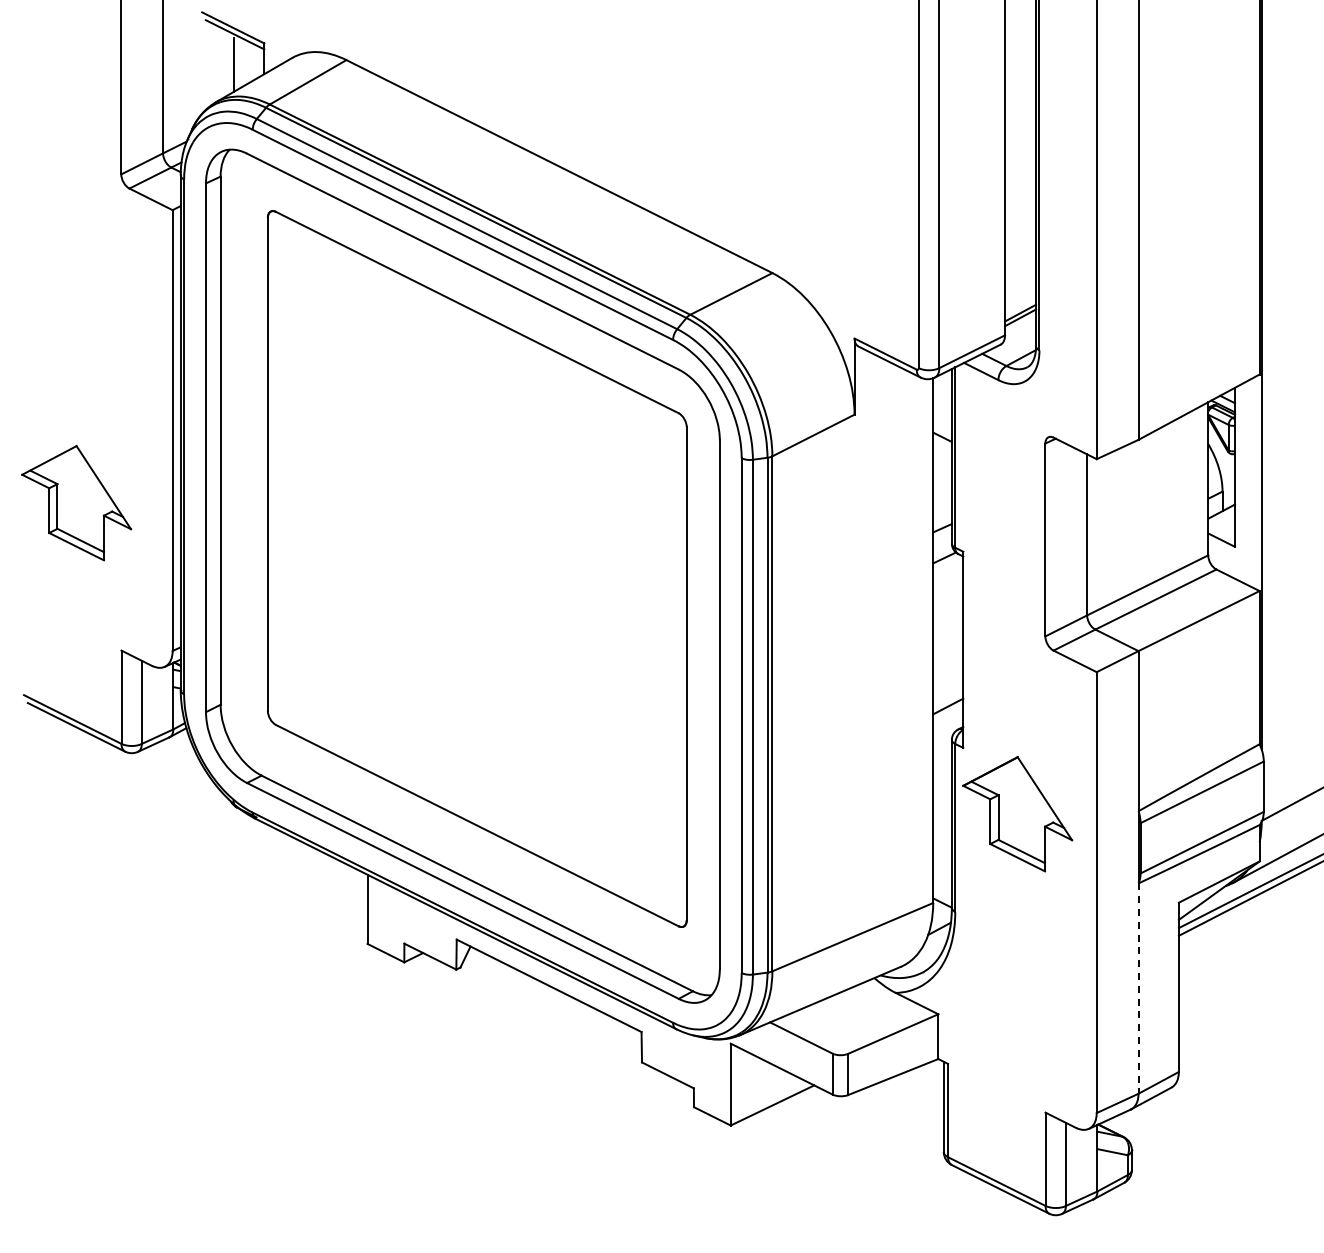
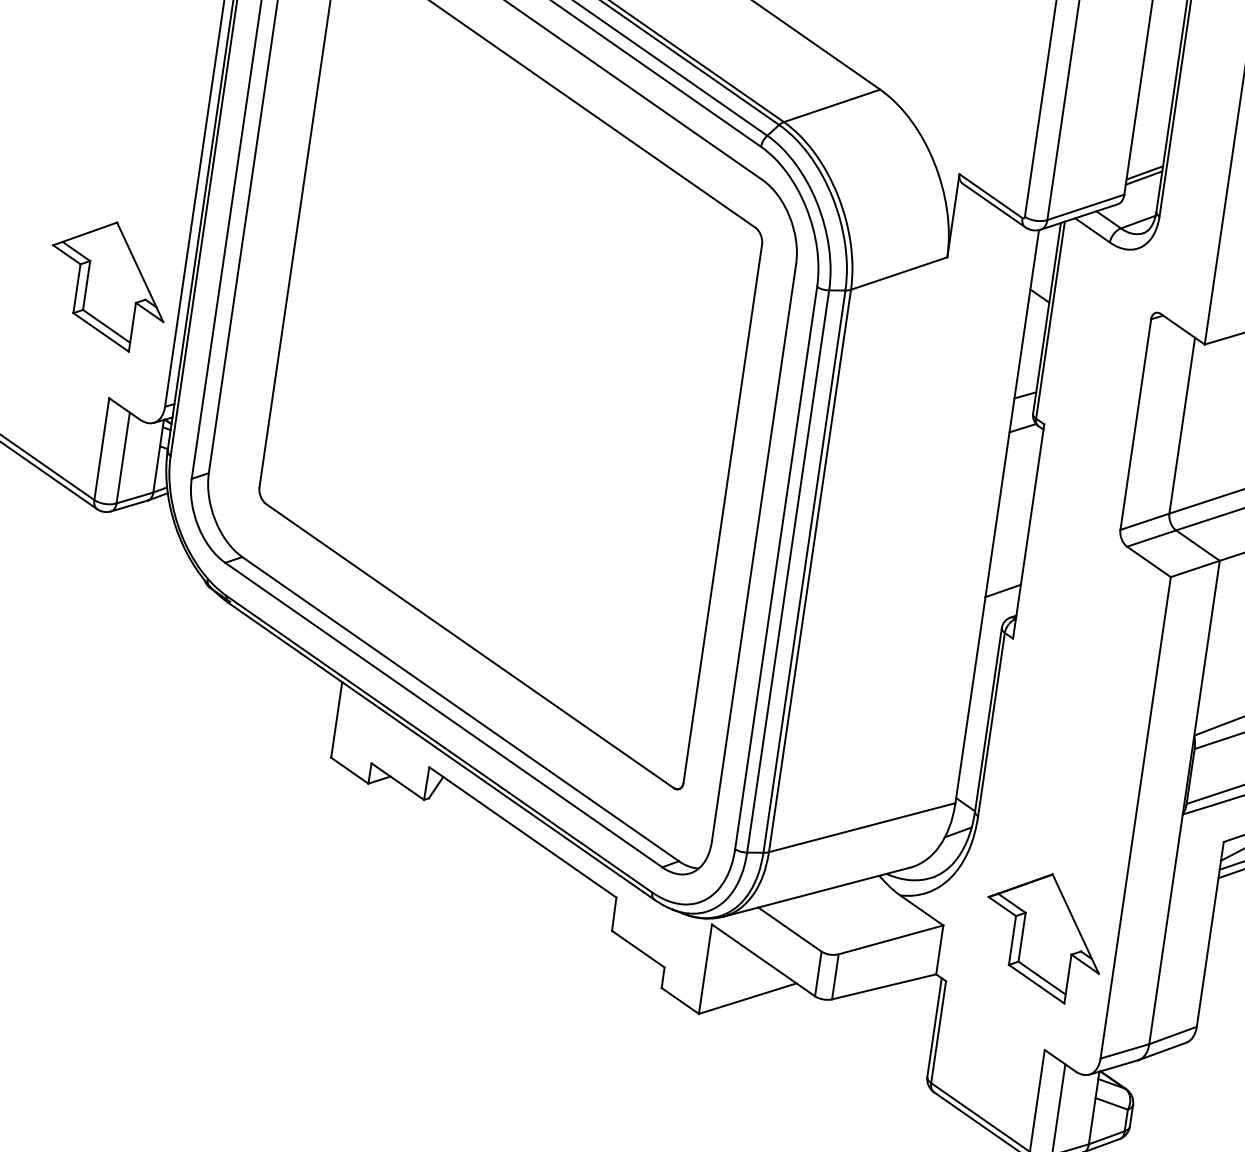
part: (76, 503) -> (107, 285), moved
part: (1017, 814) -> (1043, 936), moved
line: (1138, 989) -> (1165, 930), dashed -> solid

